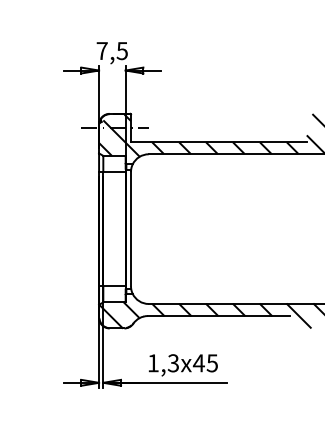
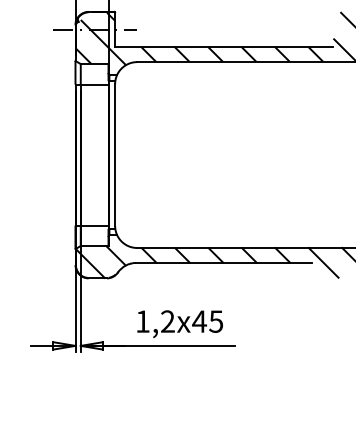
text: (173, 363) -> (167, 321), 1,3 -> 1,2

